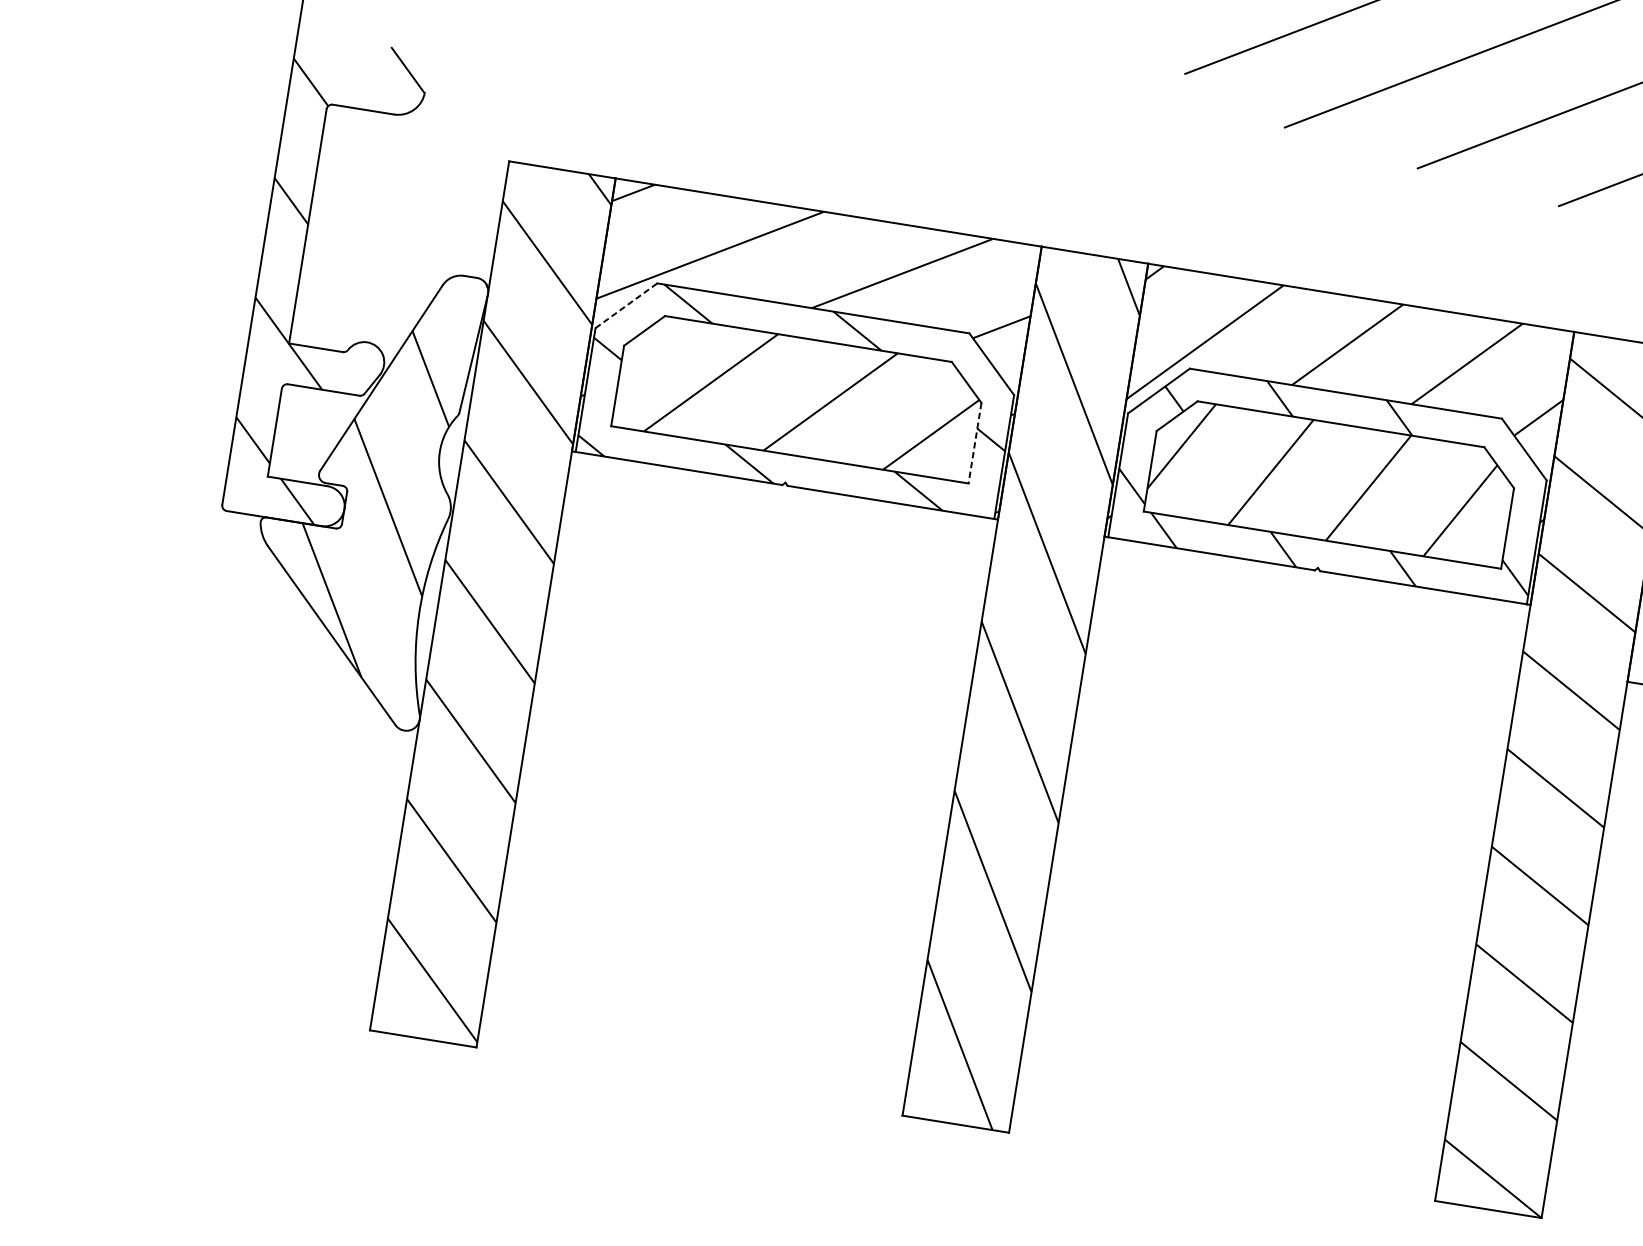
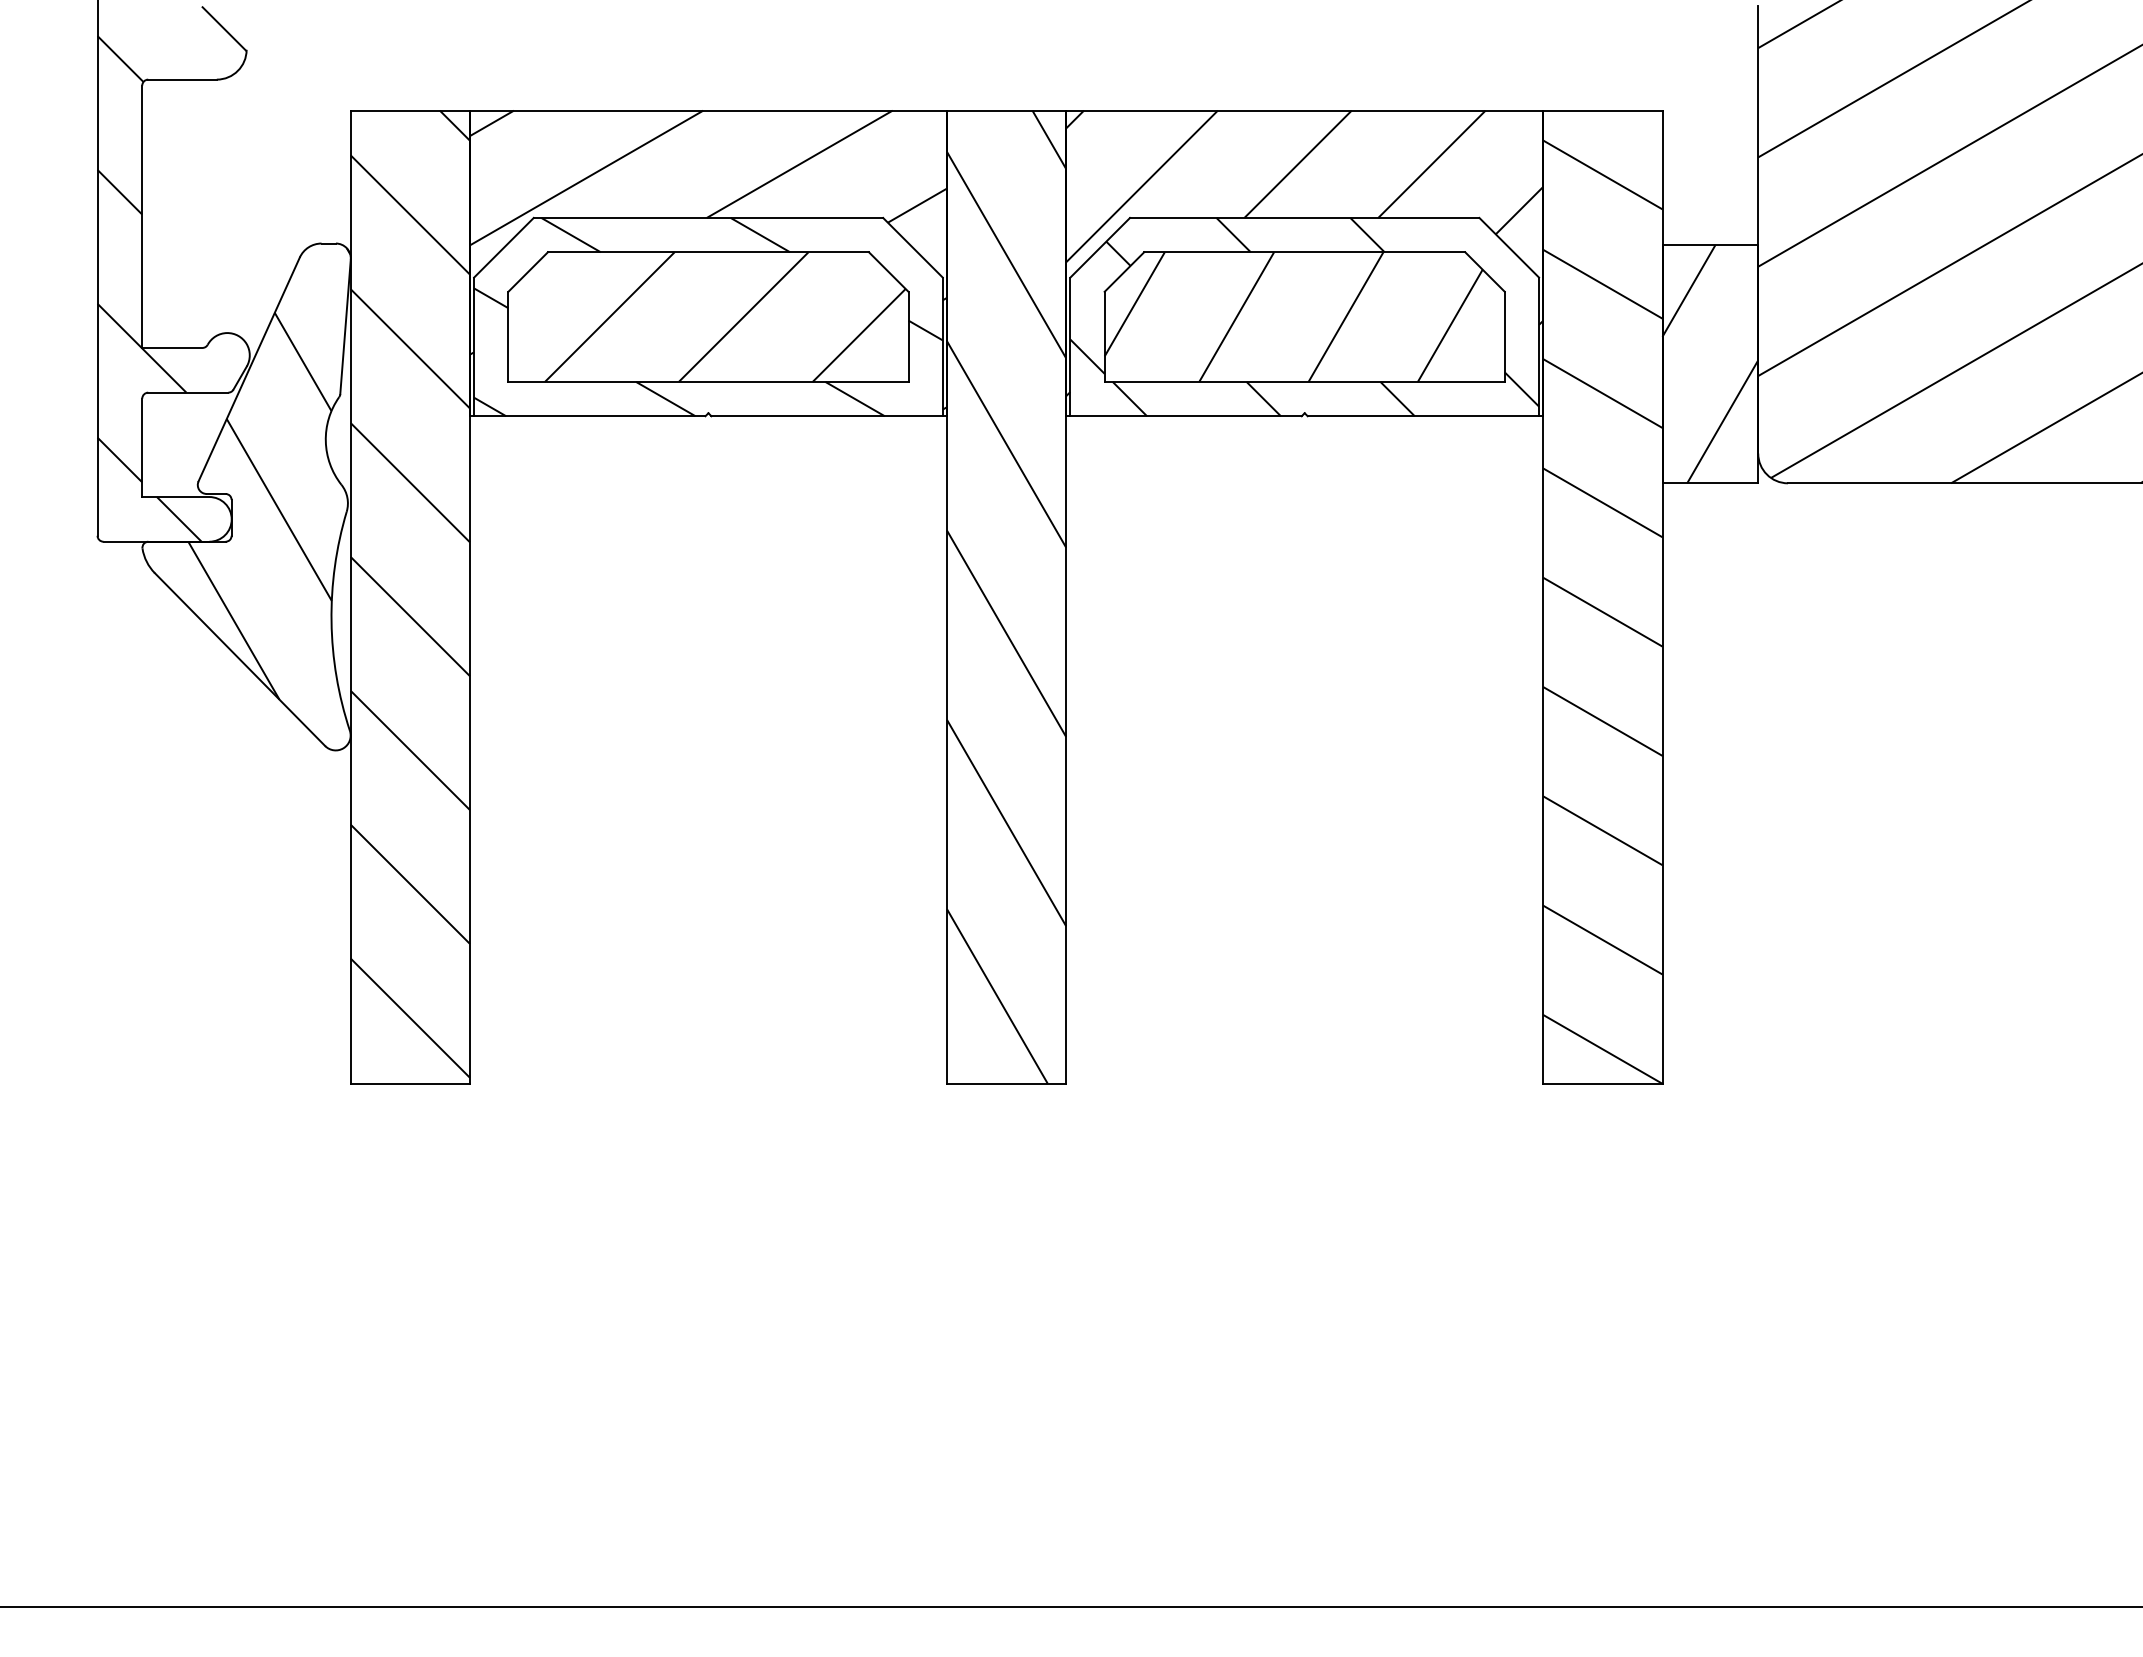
line: (626, 305) -> (504, 247), dashed -> solid
line: (974, 443) -> (908, 337), dashed -> solid

